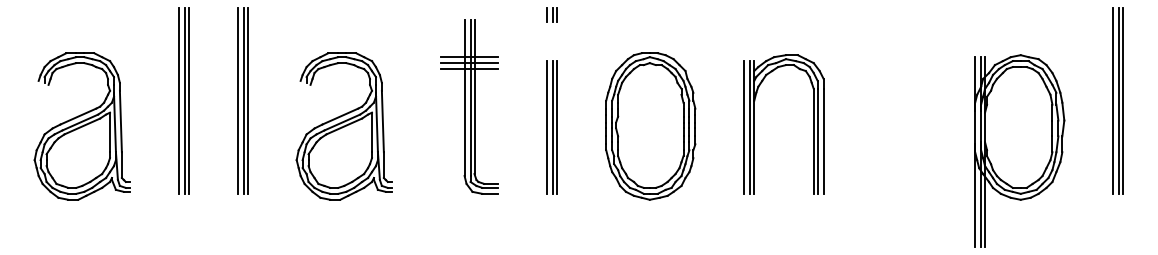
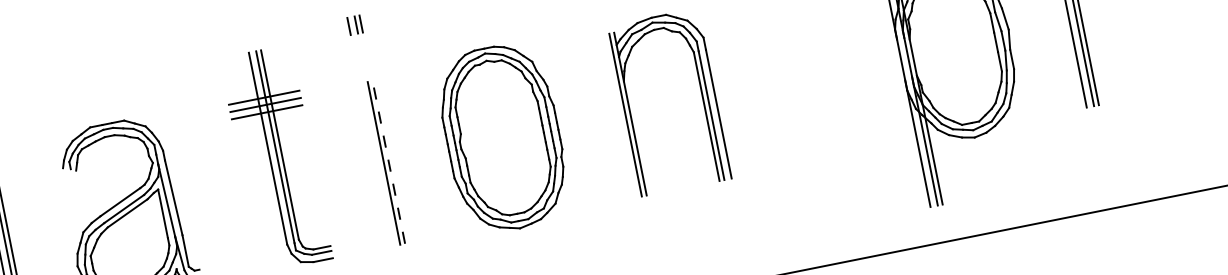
line: (547, 127) -> (376, 164), removed
line: (557, 127) -> (389, 162), solid -> dashed
line: (744, 127) -> (618, 116), removed

